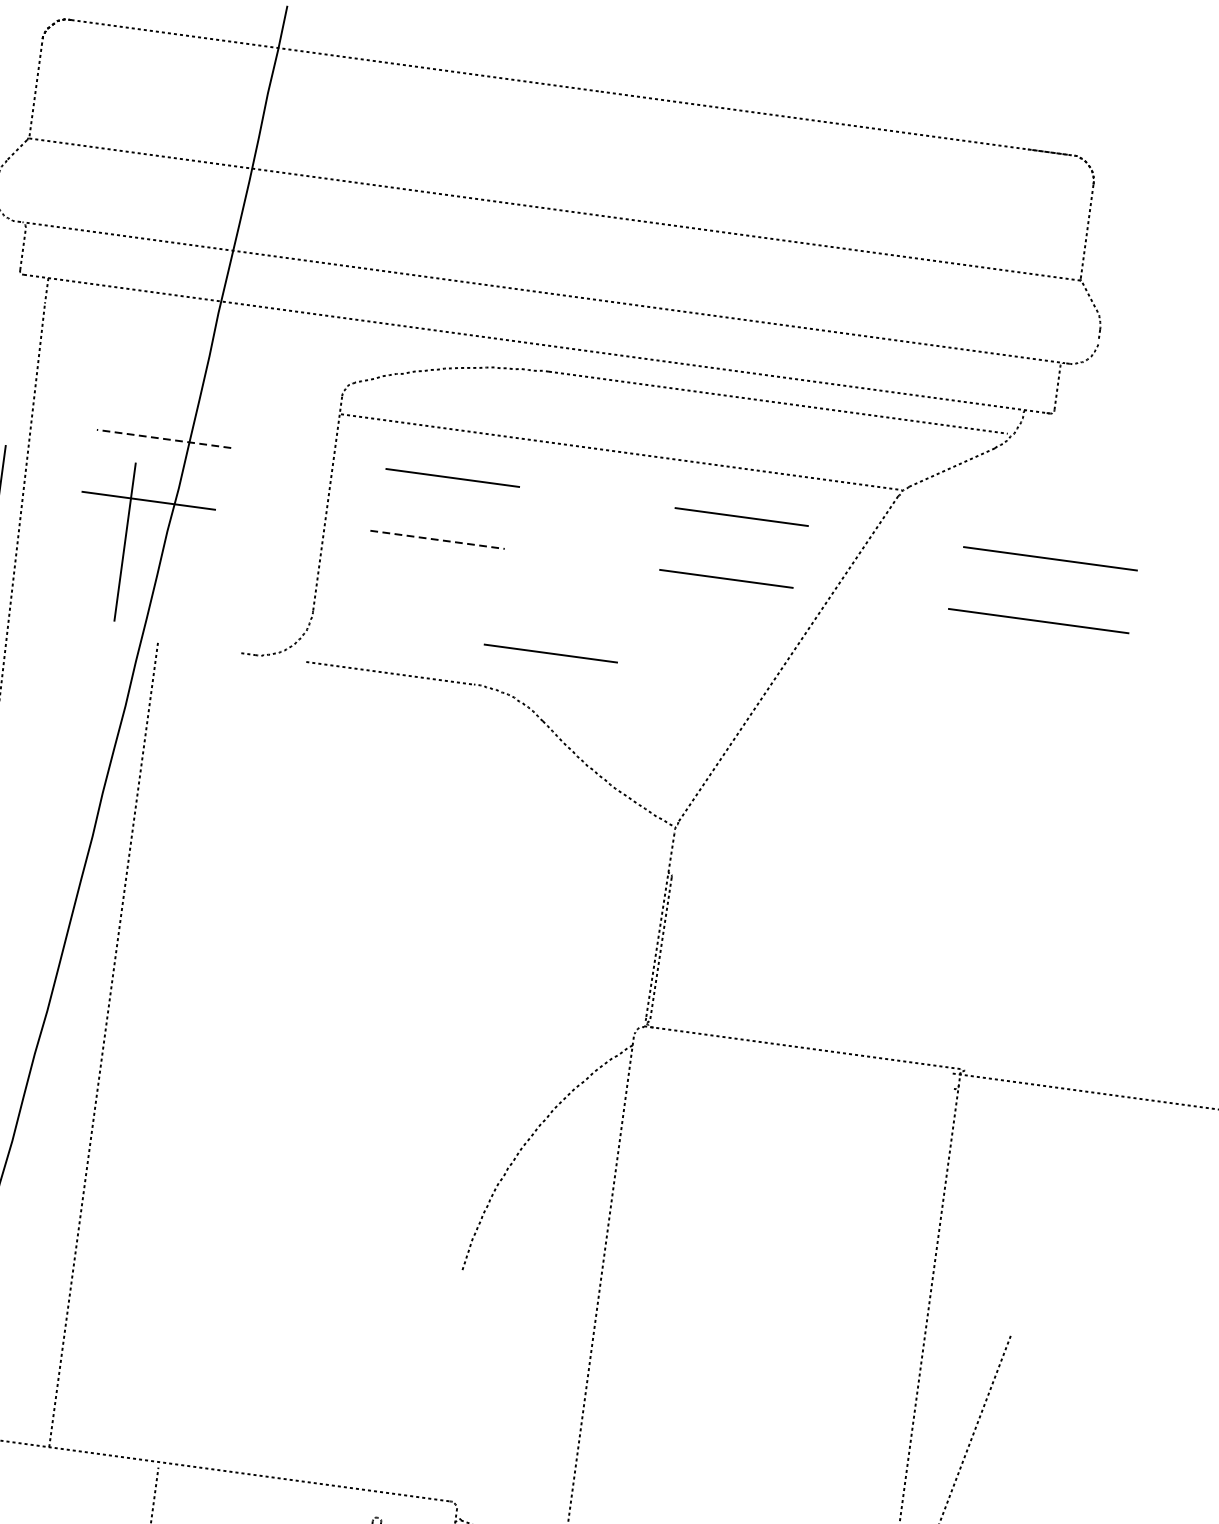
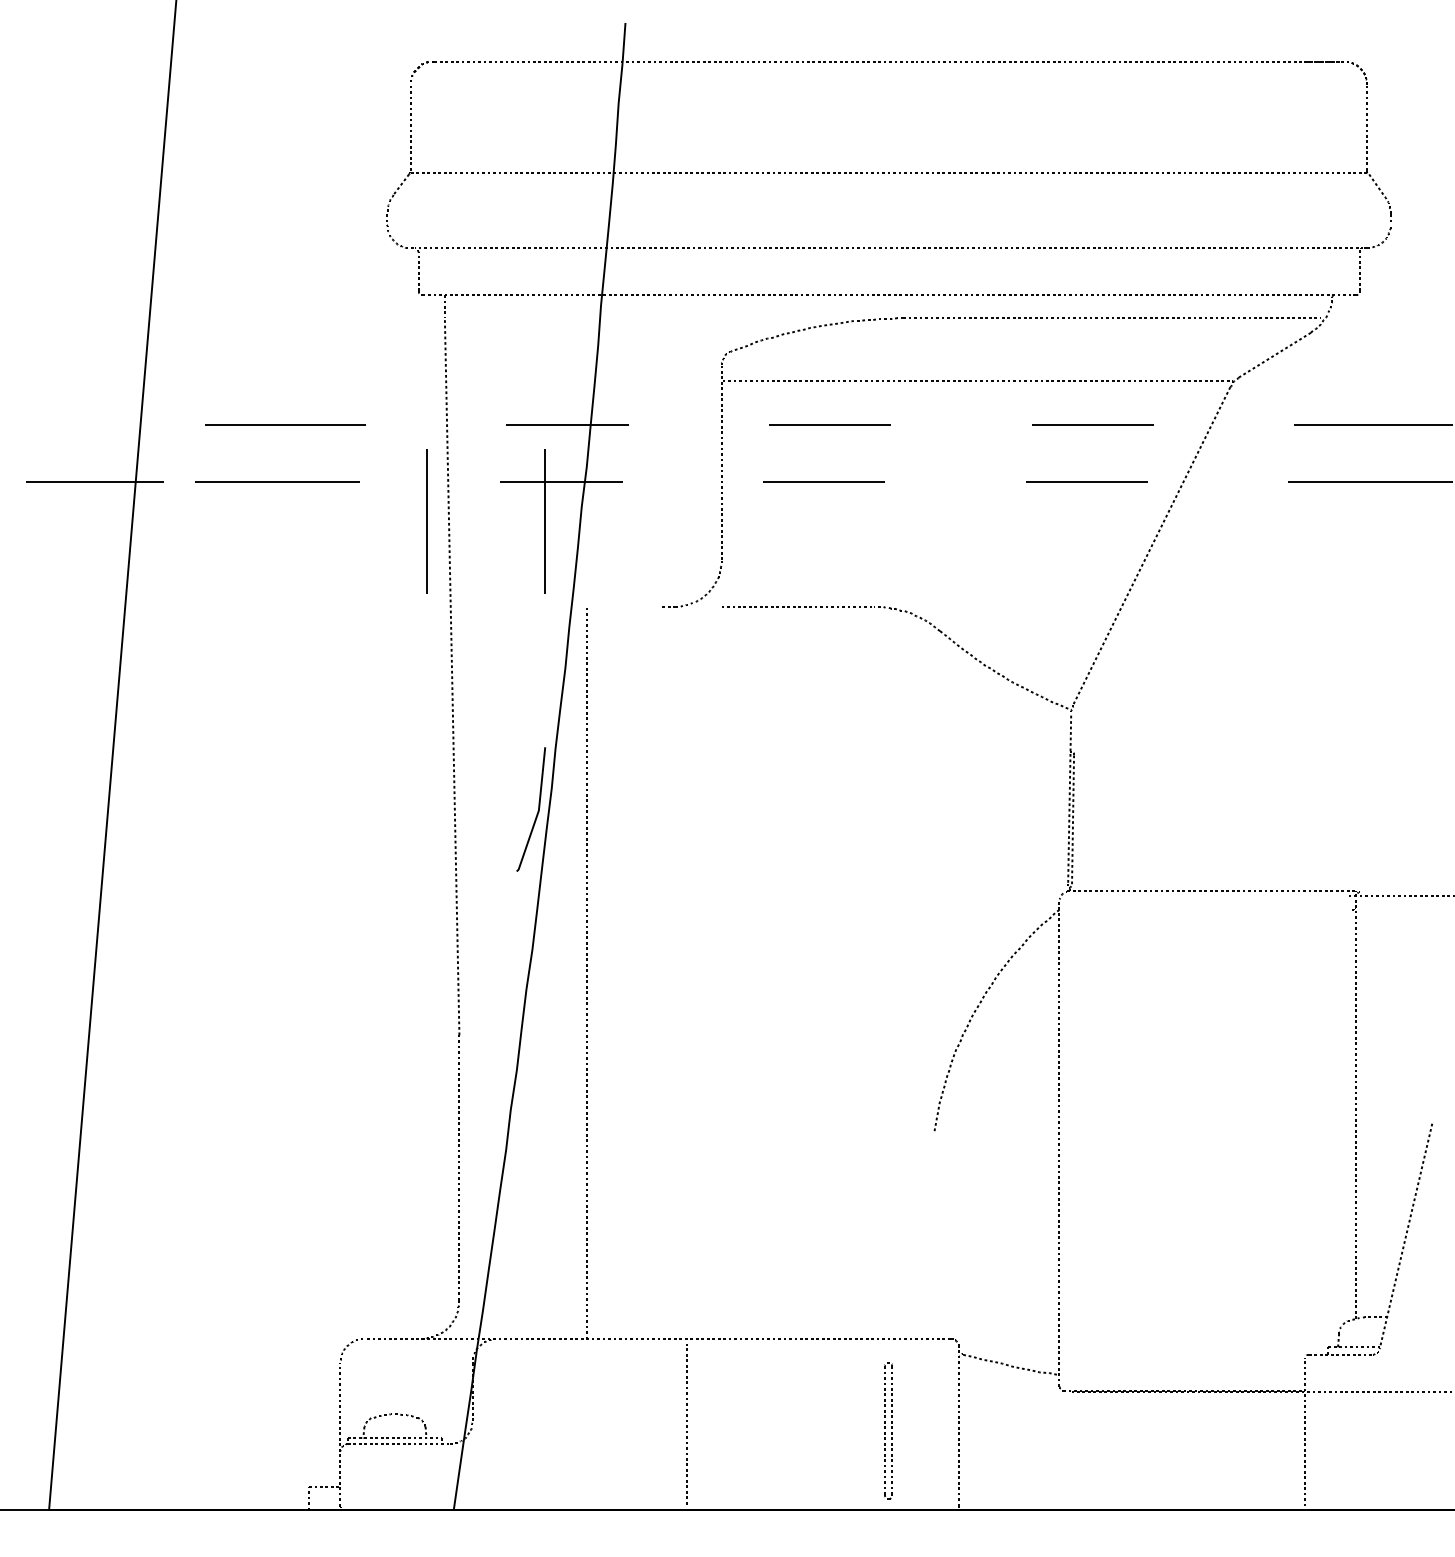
line: (163, 438) -> (567, 424), dashed -> solid
line: (438, 539) -> (824, 481), dashed -> solid
line: (550, 653) -> (938, 569), removed
line: (73, 859) -> (537, 811), added

